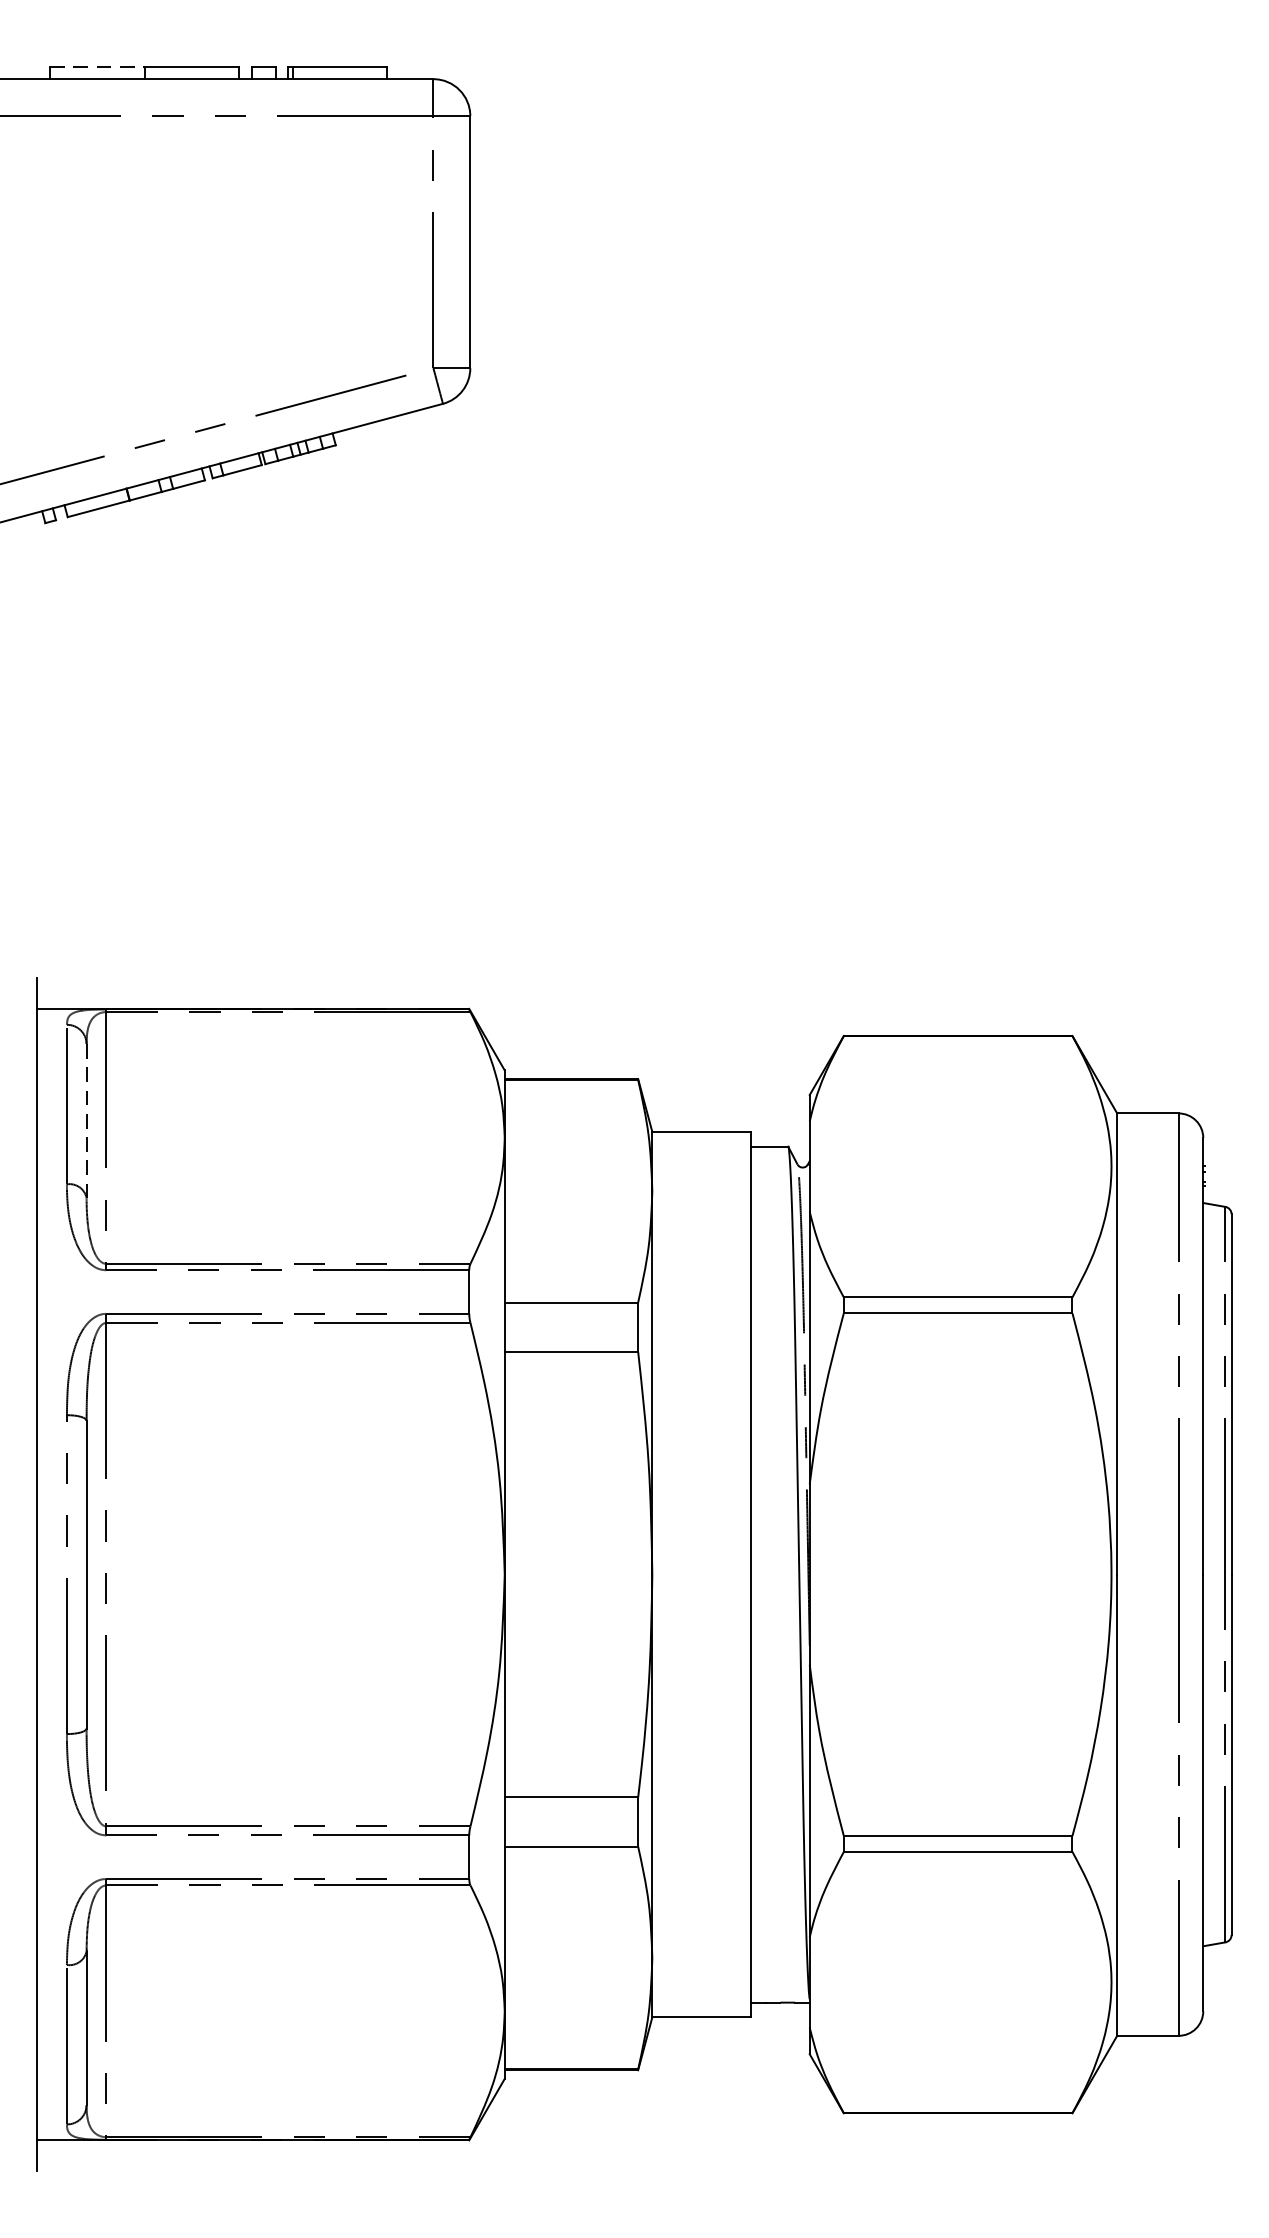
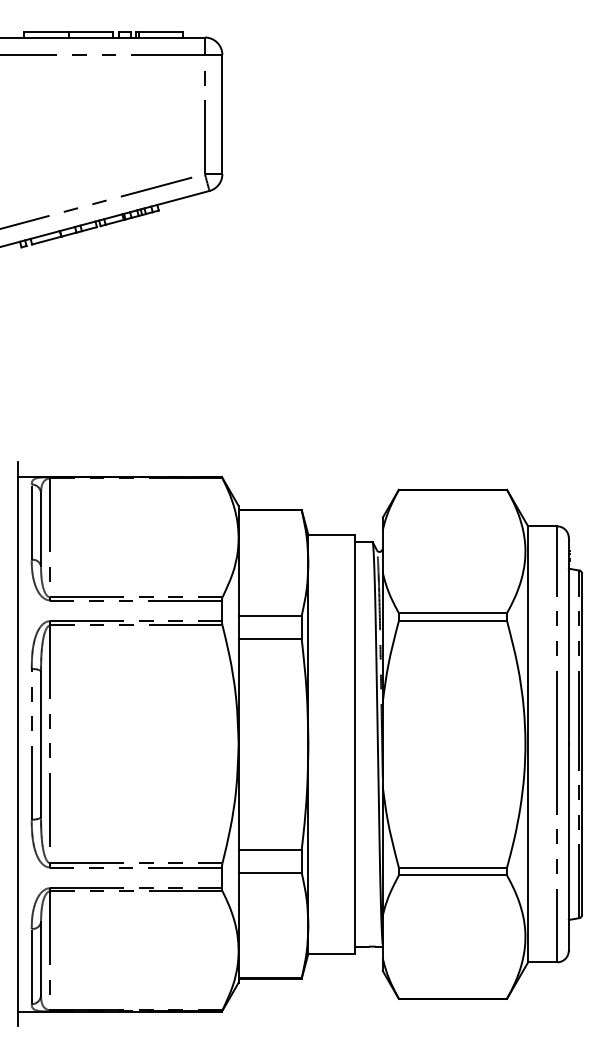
line: (98, 66) -> (46, 31), dashed -> solid
line: (87, 1122) -> (41, 530), dashed -> solid

